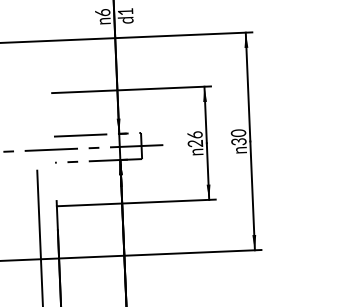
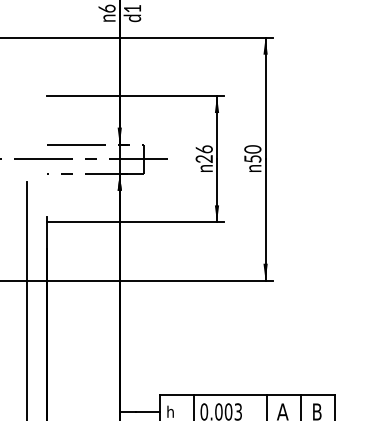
text: (238, 141) -> (252, 158), 30 -> 50

